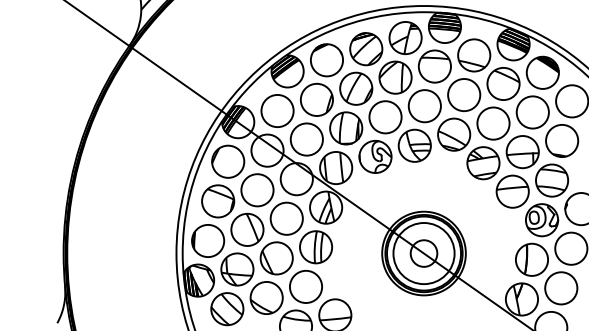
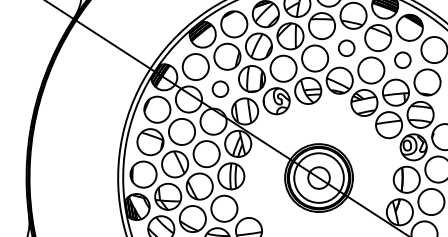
circle: (464, 94) -> (346, 47), size x0.6
circle: (532, 112) -> (402, 60), size x0.6
circle: (306, 139) -> (220, 89), size x0.6

